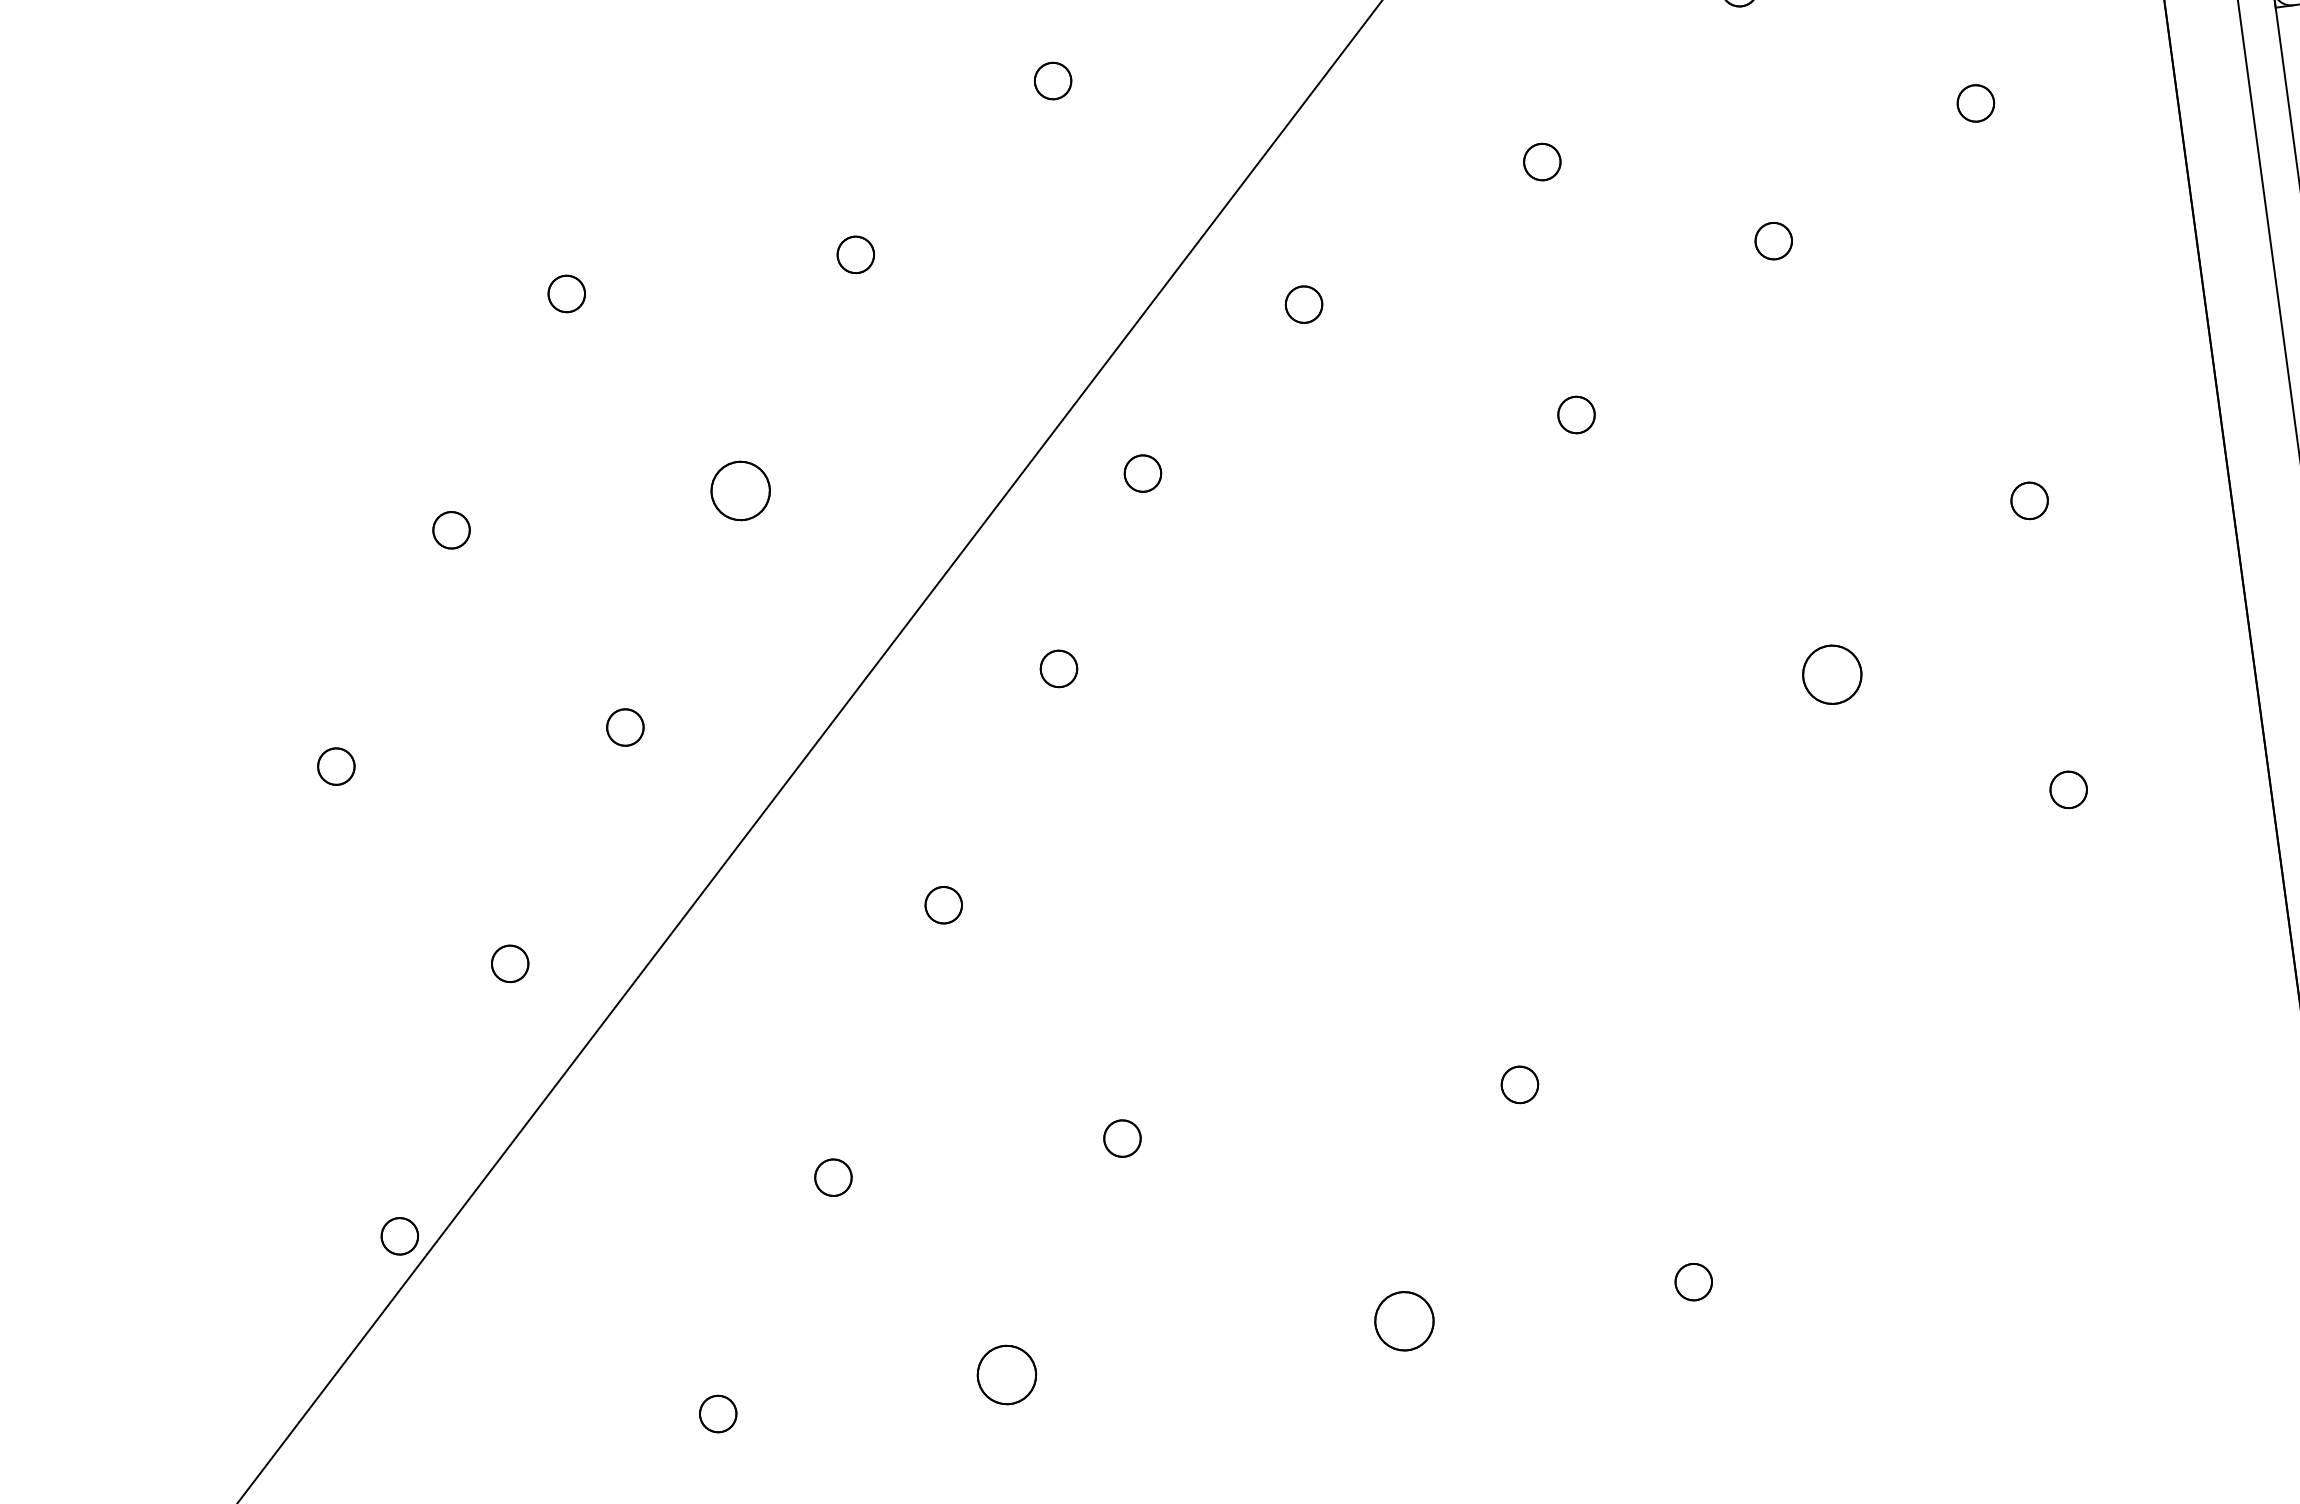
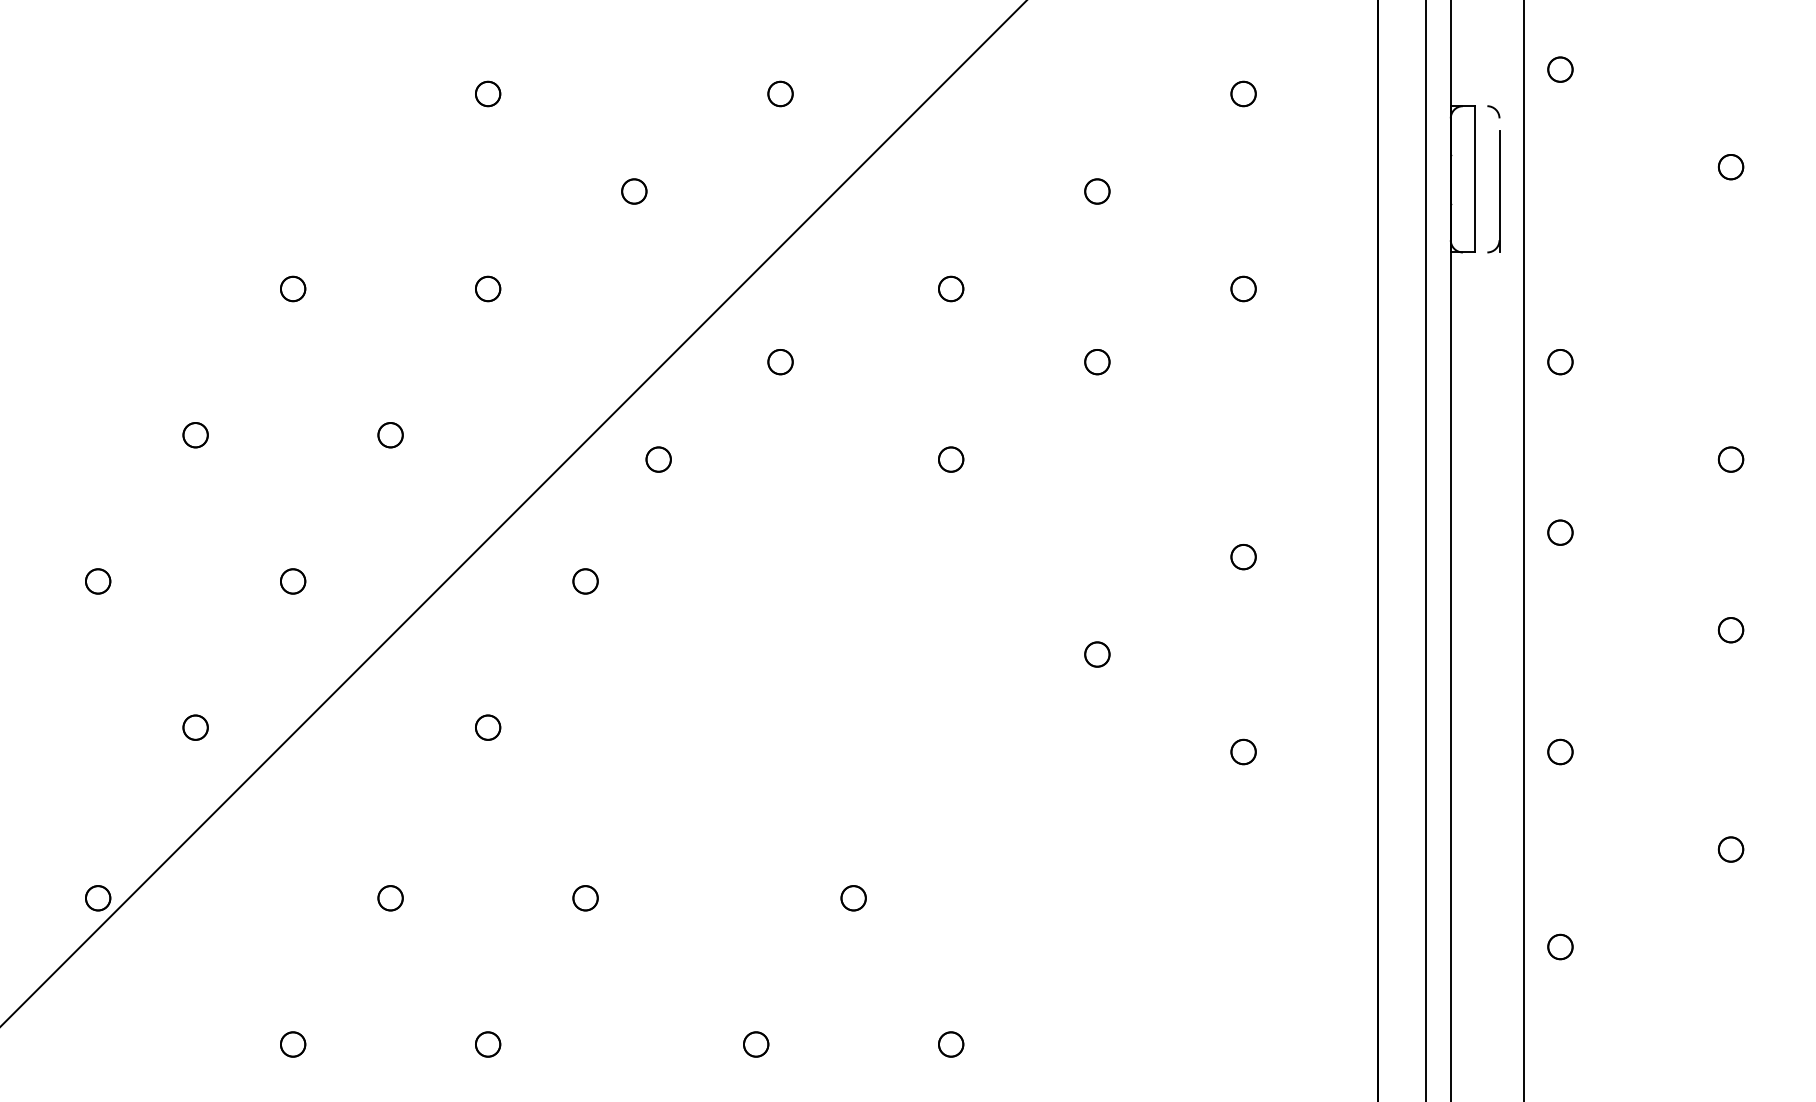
part: (740, 491) -> (390, 435), size x0.62
part: (1832, 674) -> (1097, 654), size x0.62
part: (1405, 1321) -> (756, 1044), size x0.62
part: (1007, 1374) -> (488, 1044), size x0.62

